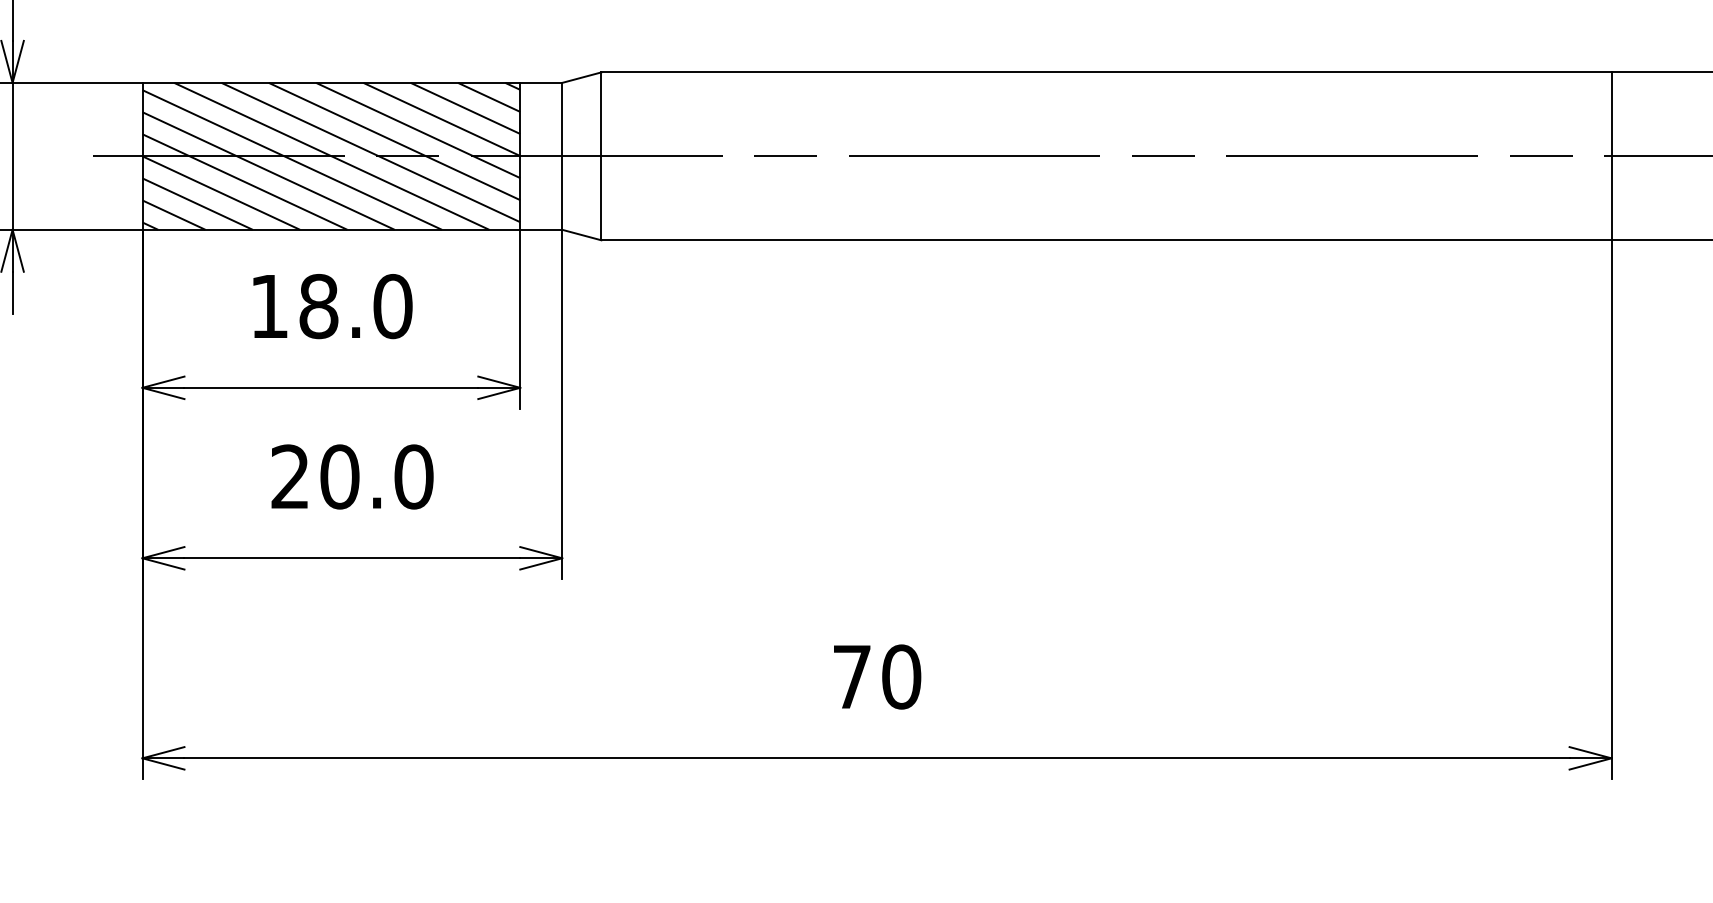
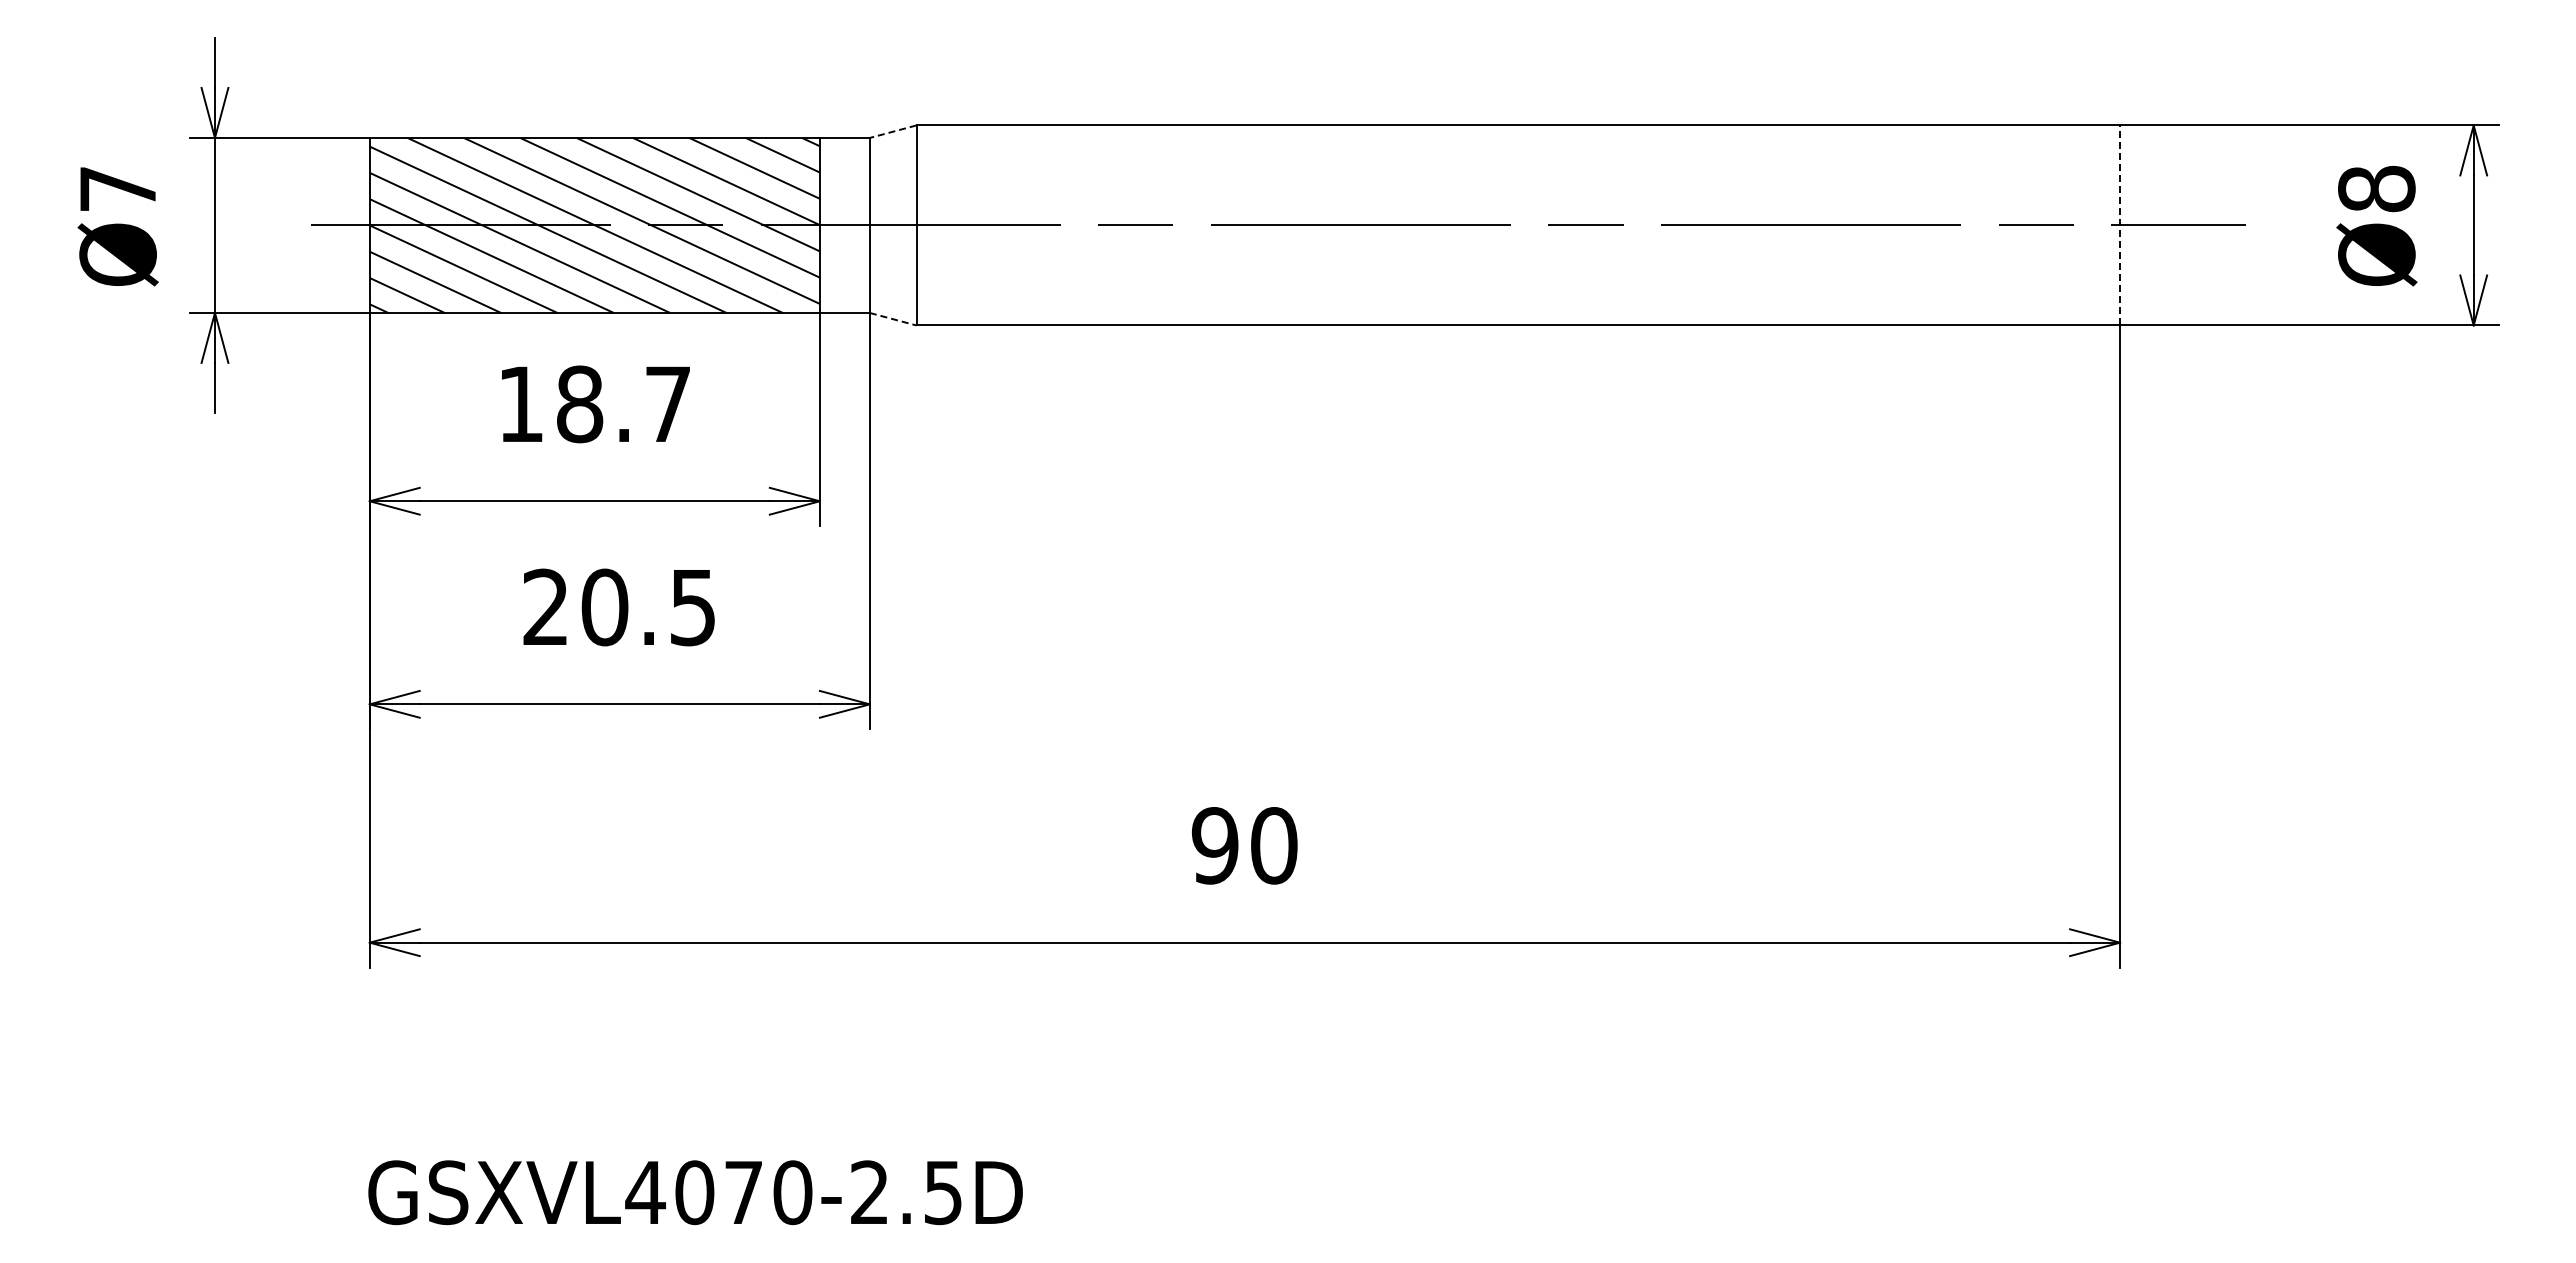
line: (581, 77) -> (892, 131), solid -> dashed
line: (1611, 155) -> (2120, 224), solid -> dashed
line: (582, 235) -> (893, 319), solid -> dashed
text: (393, 306) -> (668, 404), 18.0 -> 18.7
text: (414, 477) -> (693, 607), 20.0 -> 20.5
text: (851, 676) -> (1214, 845), 70 -> 90

